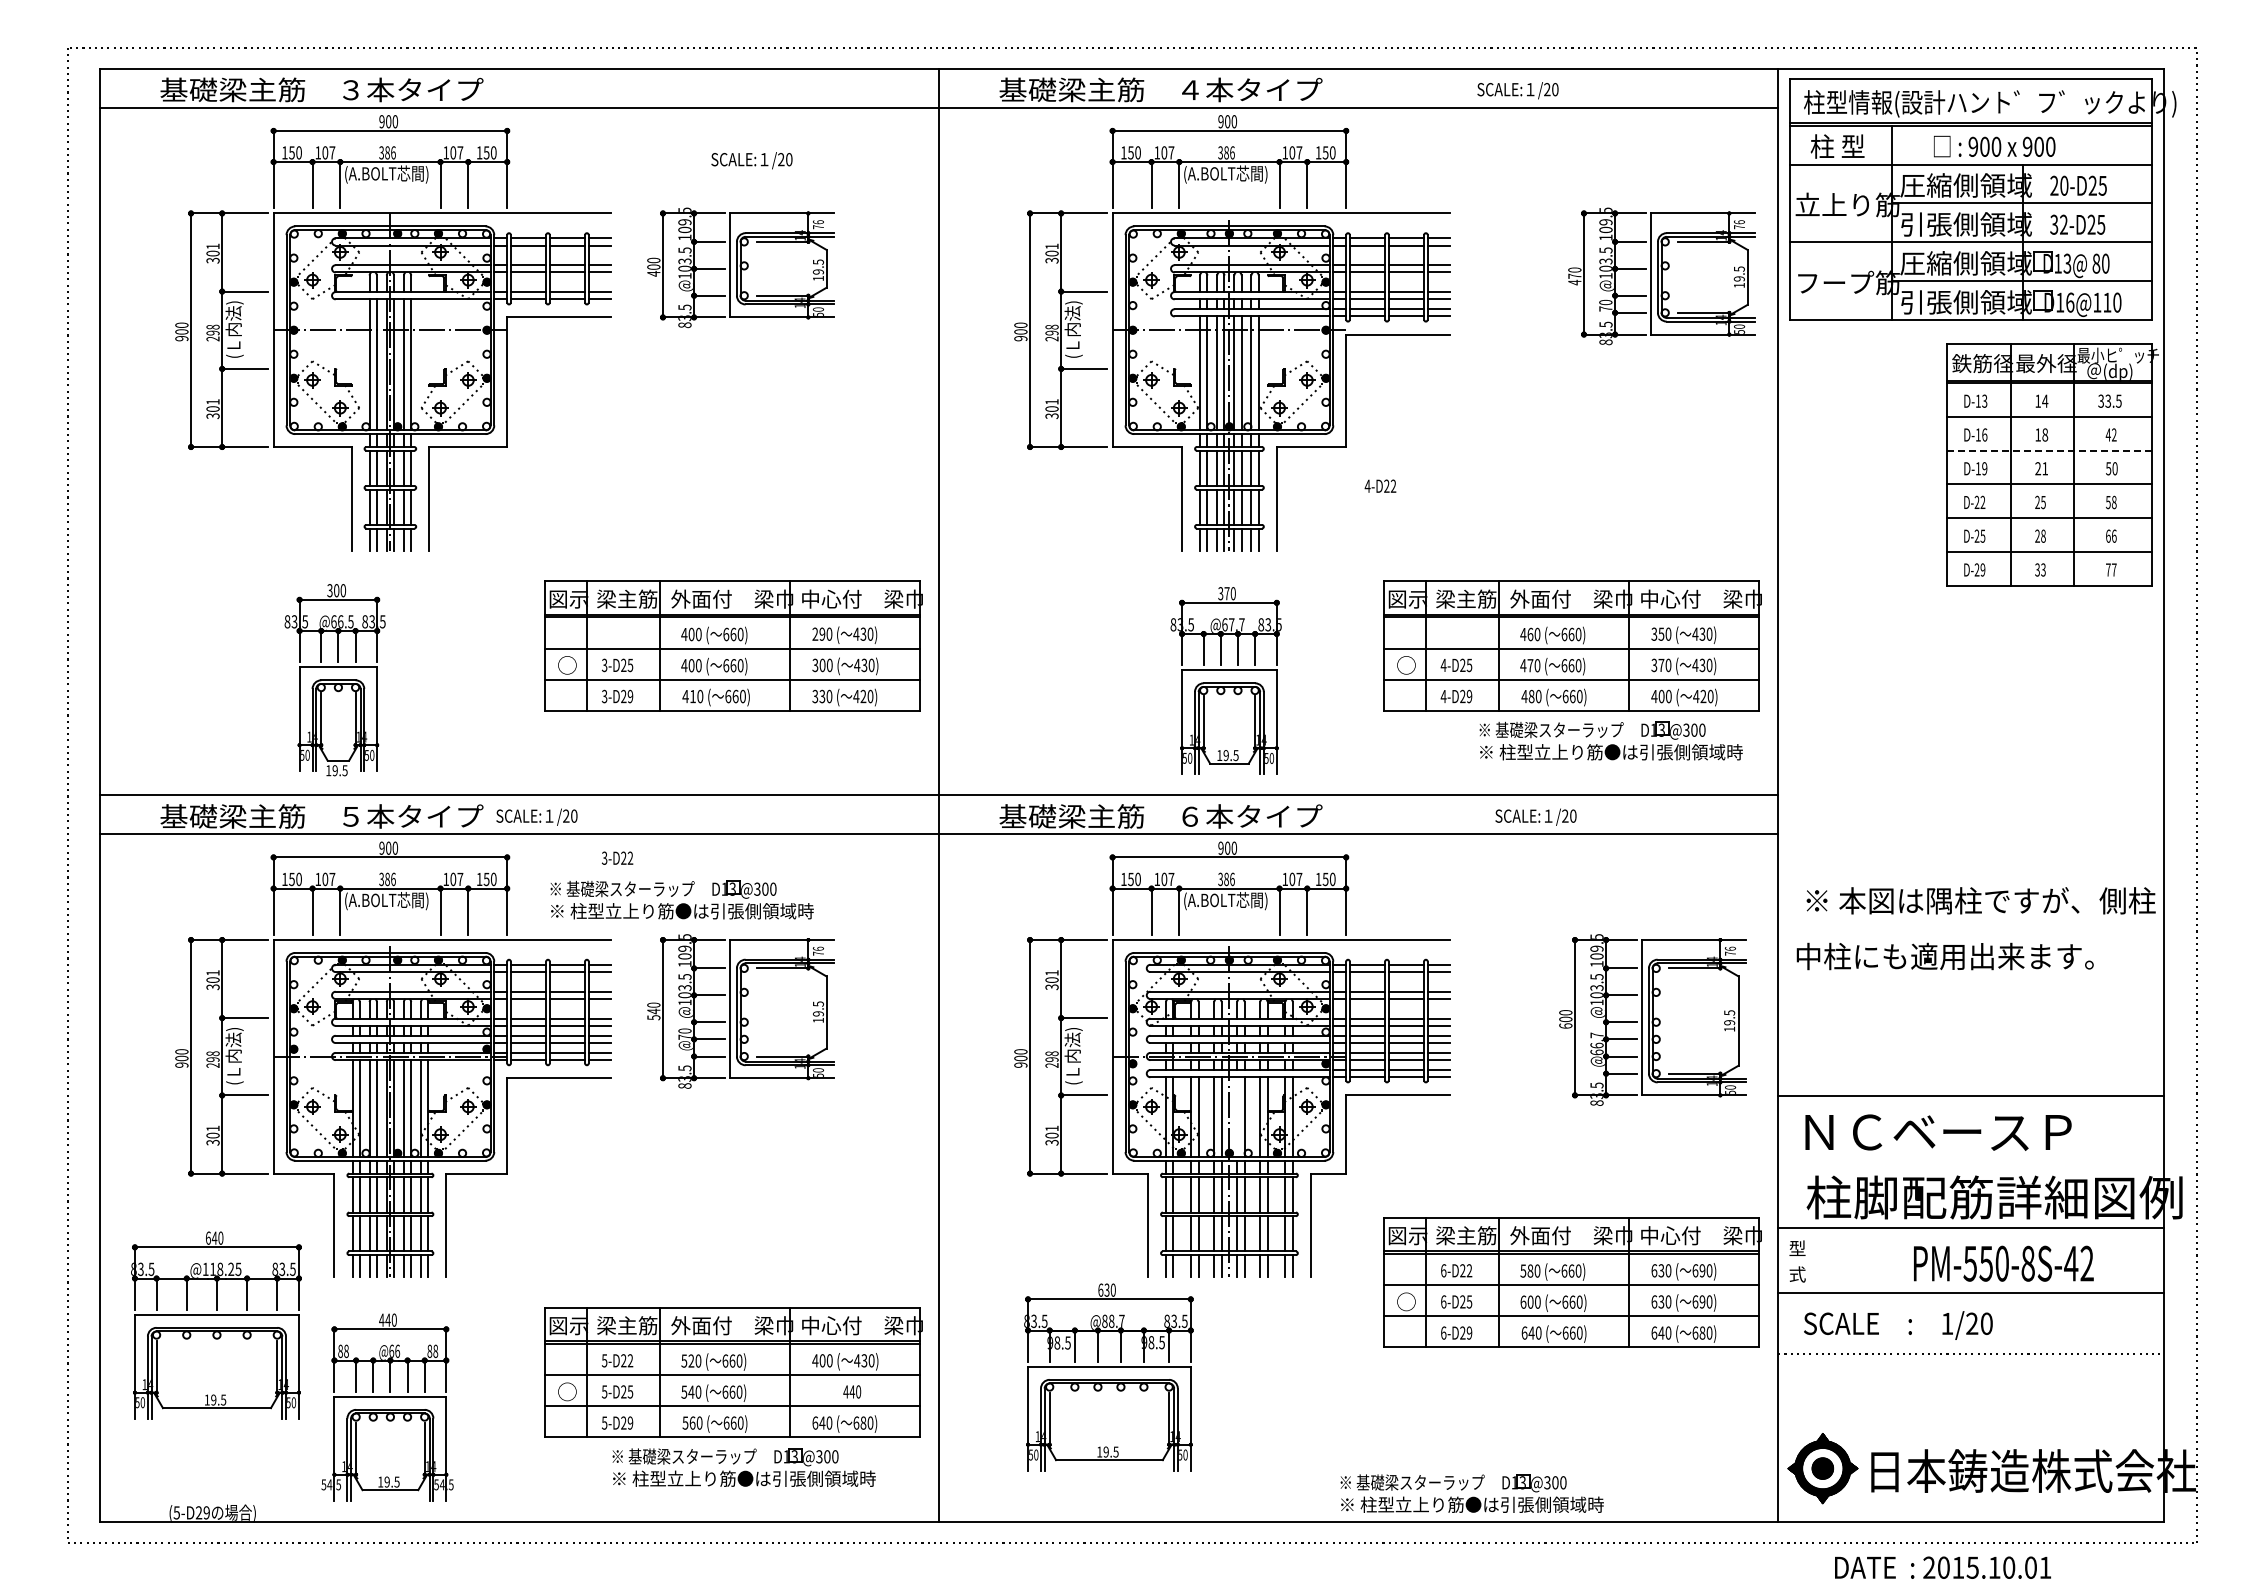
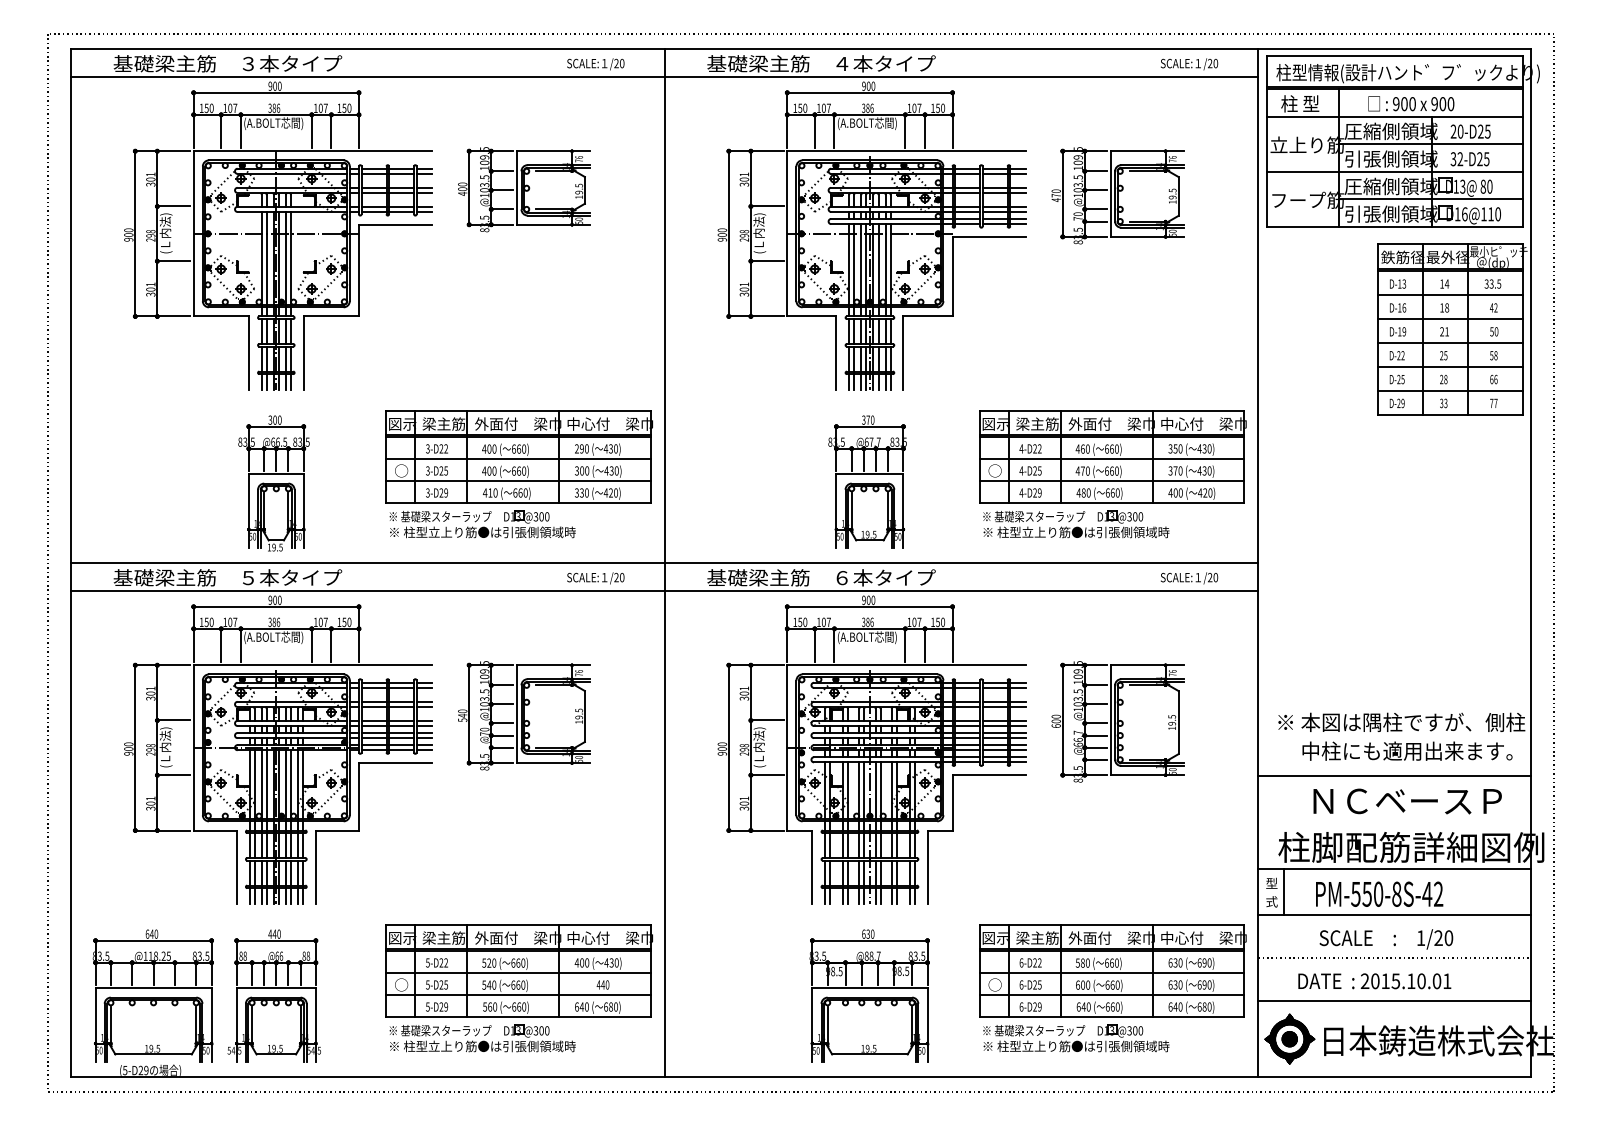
text: (1517, 90) -> (1189, 64), moved
text: (751, 160) -> (595, 64), moved
part: (1661, 276) -> (1117, 195), moved
line: (2049, 450) -> (1450, 318), dashed -> solid
text: (1380, 485) -> (1030, 448), moved
part: (334, 680) -> (273, 483), moved
part: (1610, 740) -> (1075, 524), moved
text: (536, 816) -> (595, 577), moved
text: (1535, 816) -> (1189, 577), moved
text: (617, 857) -> (436, 448), moved
part: (681, 899) -> (482, 524), moved
text: (1980, 900) -> (1401, 722), moved
text: (1944, 956) -> (1406, 751), moved
part: (1652, 1019) -> (1117, 721), moved
line: (1237, 1116) -> (875, 790), added
text: (1938, 1132) -> (1407, 801), moved
line: (1814, 1260) -> (1283, 891), added
text: (2003, 1263) -> (1379, 894), moved
part: (1572, 1282) -> (1112, 971), moved
part: (216, 1325) -> (153, 995), moved
text: (1898, 1325) -> (1386, 939), moved
part: (1108, 1377) -> (869, 995), moved
line: (1971, 1415) -> (1394, 1001), added
part: (743, 1467) -> (482, 1038), moved
part: (1471, 1493) -> (1075, 1038), moved
text: (1942, 1567) -> (1374, 981), moved

